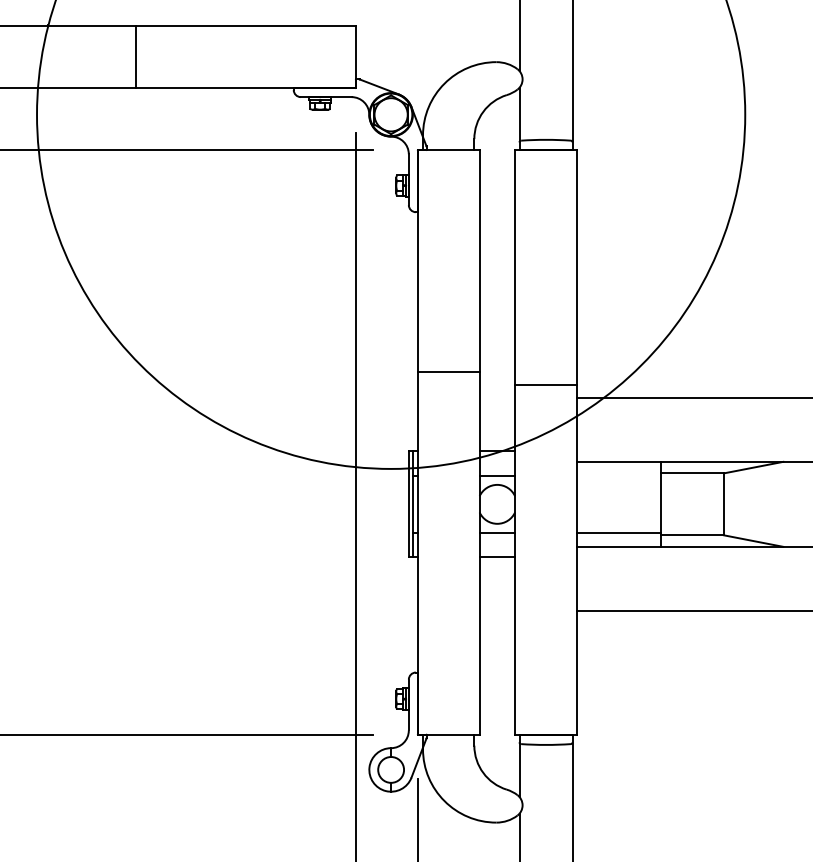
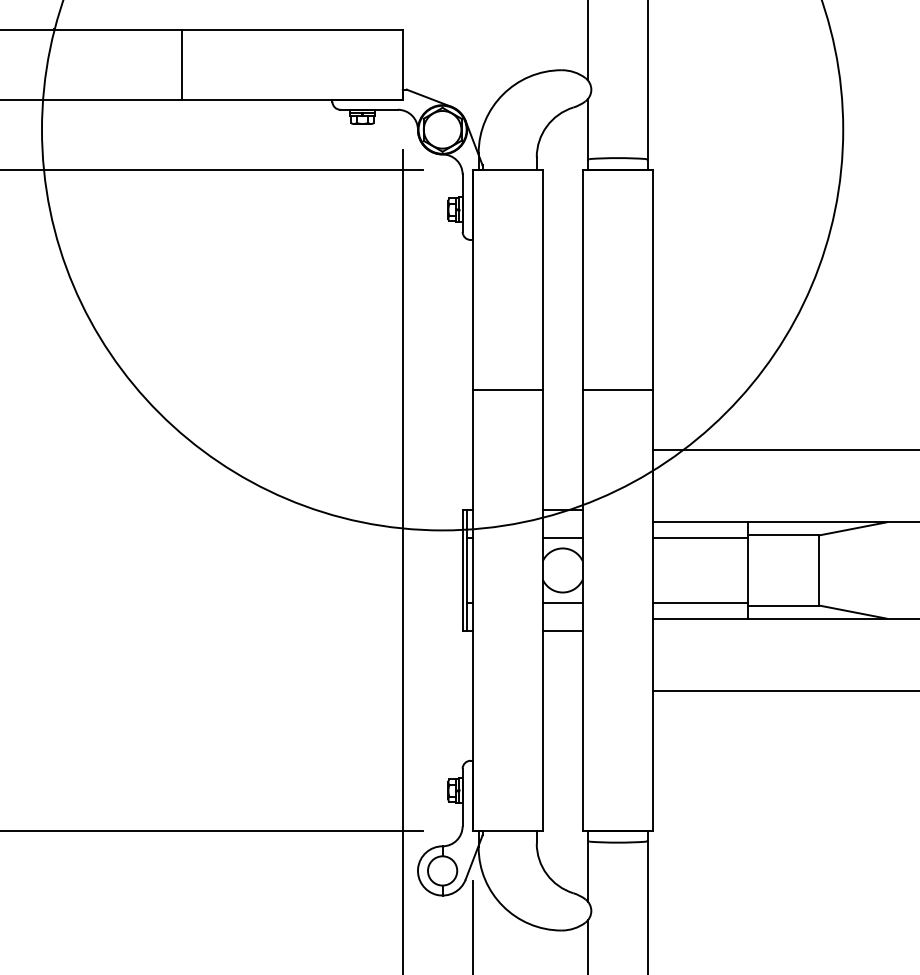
line: (135, 57) -> (181, 64), moved
line: (448, 372) -> (507, 390), moved
line: (546, 385) -> (618, 390), moved
line: (618, 476) -> (699, 538), added

